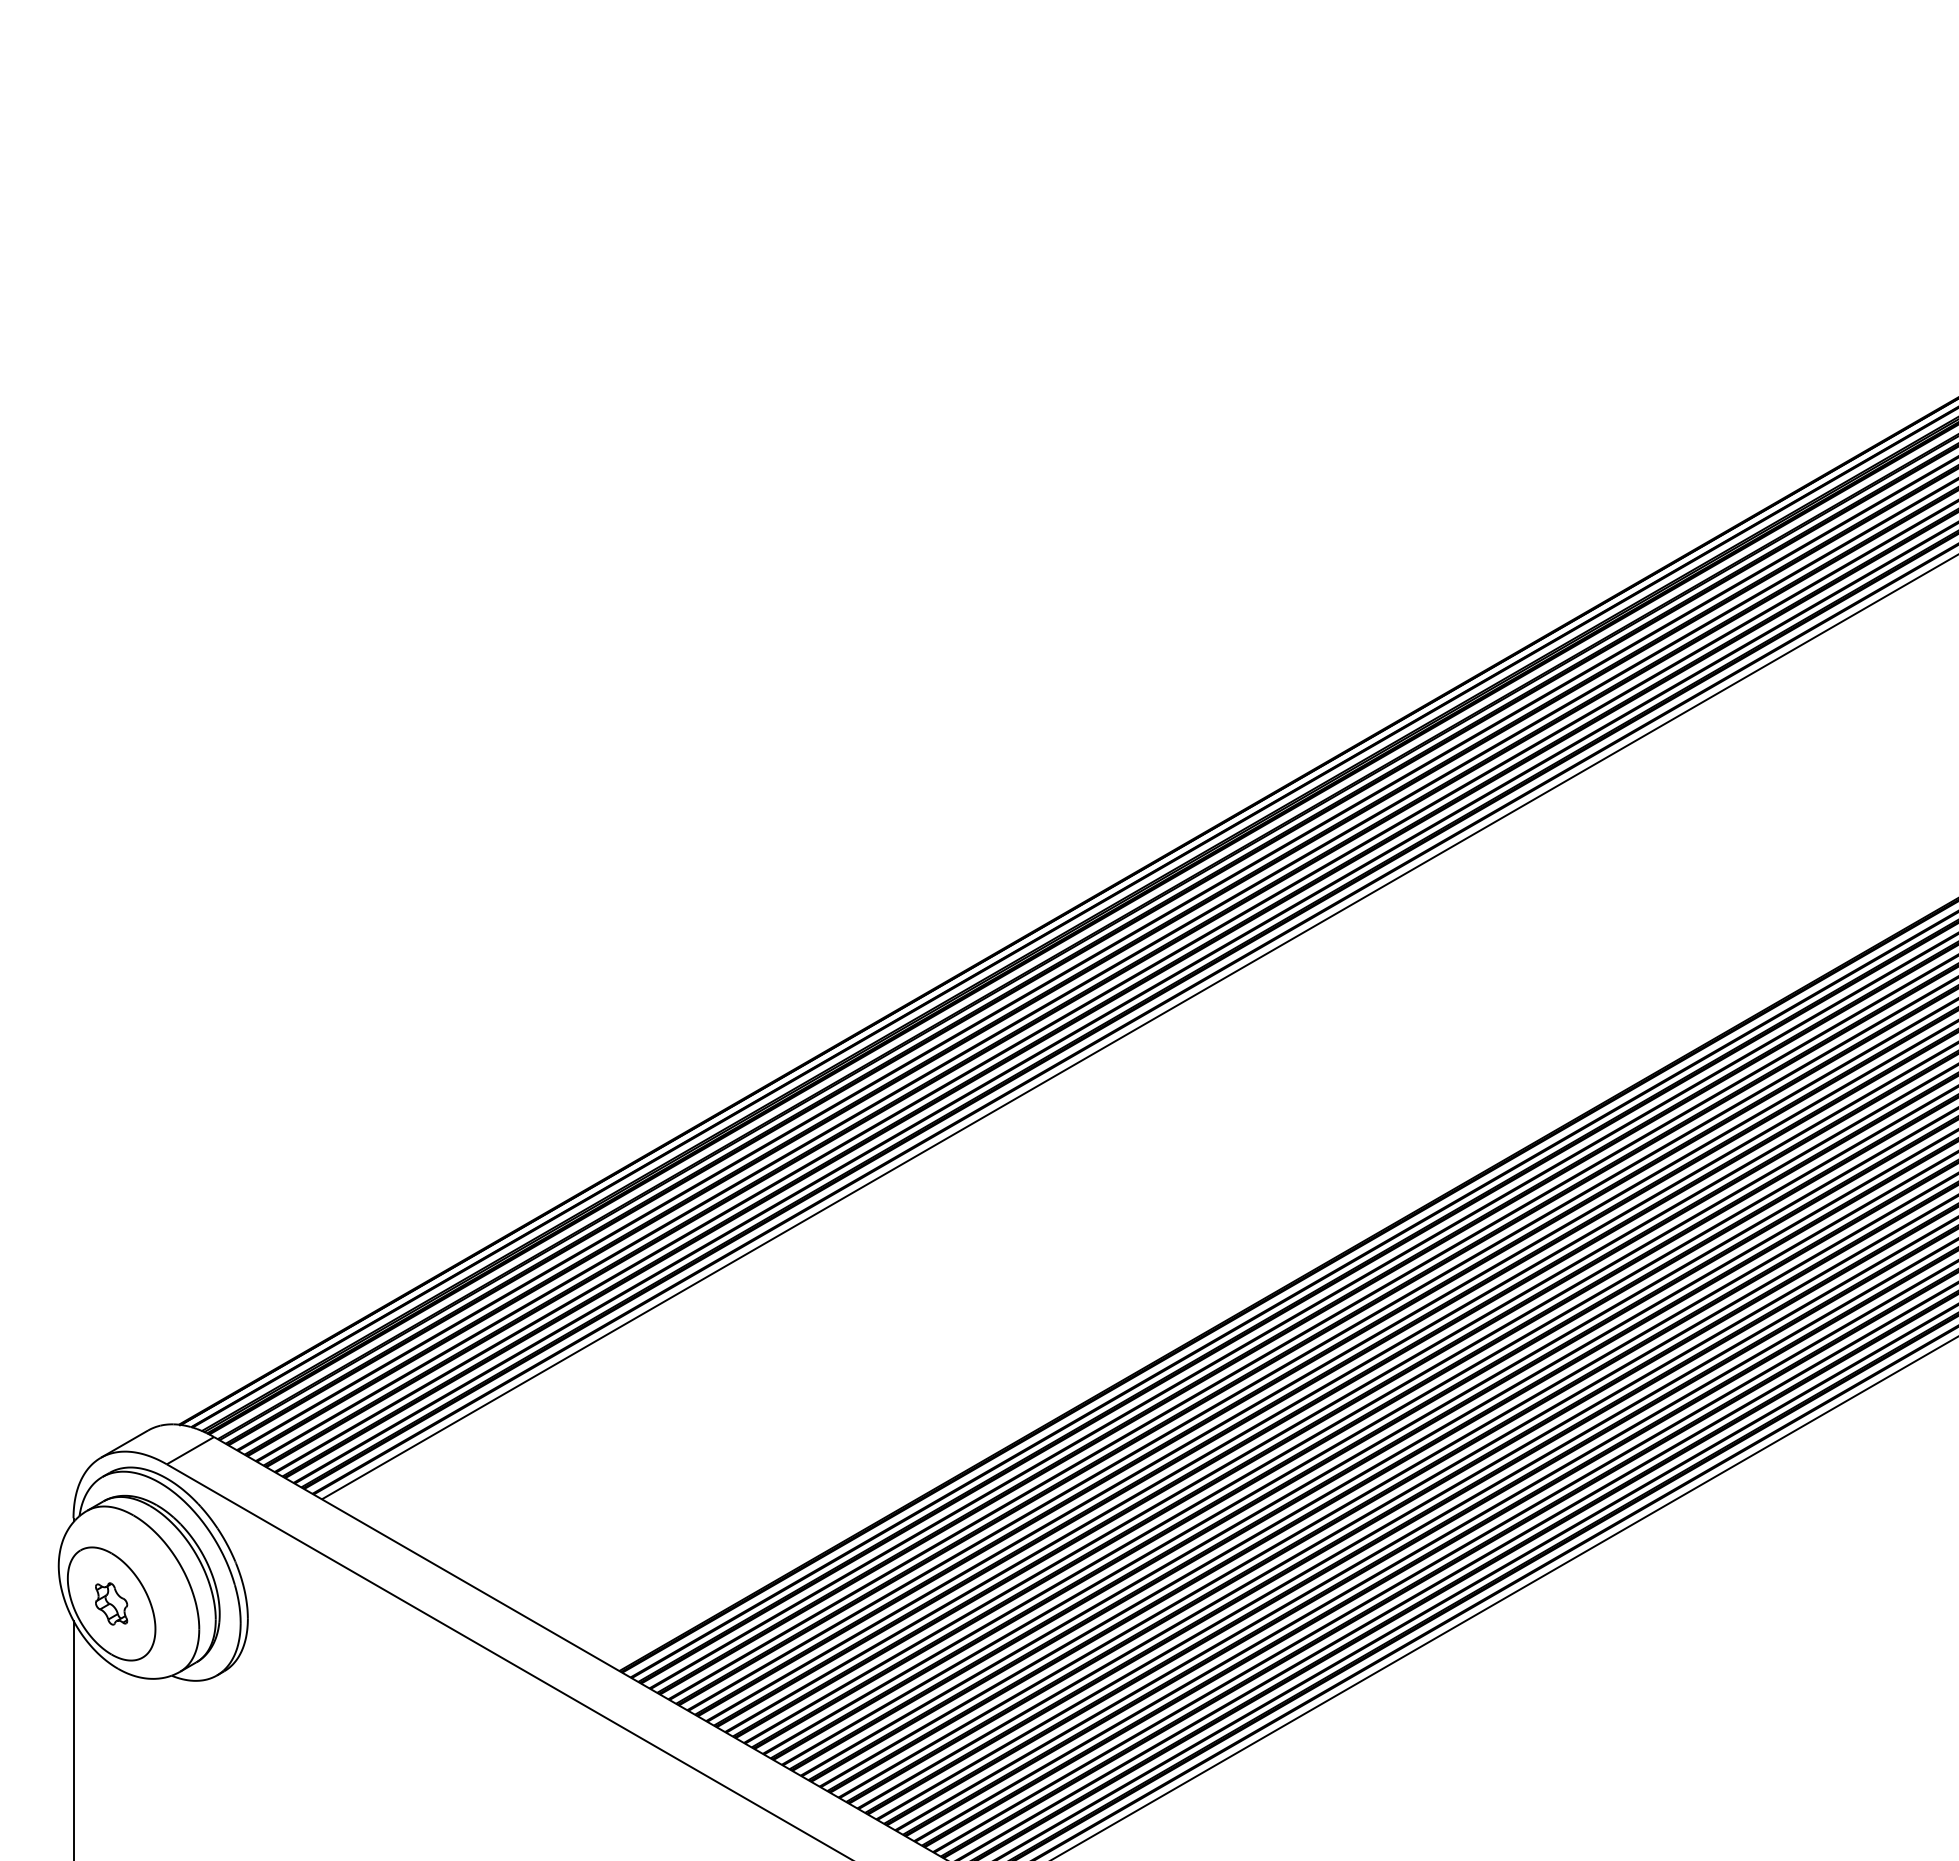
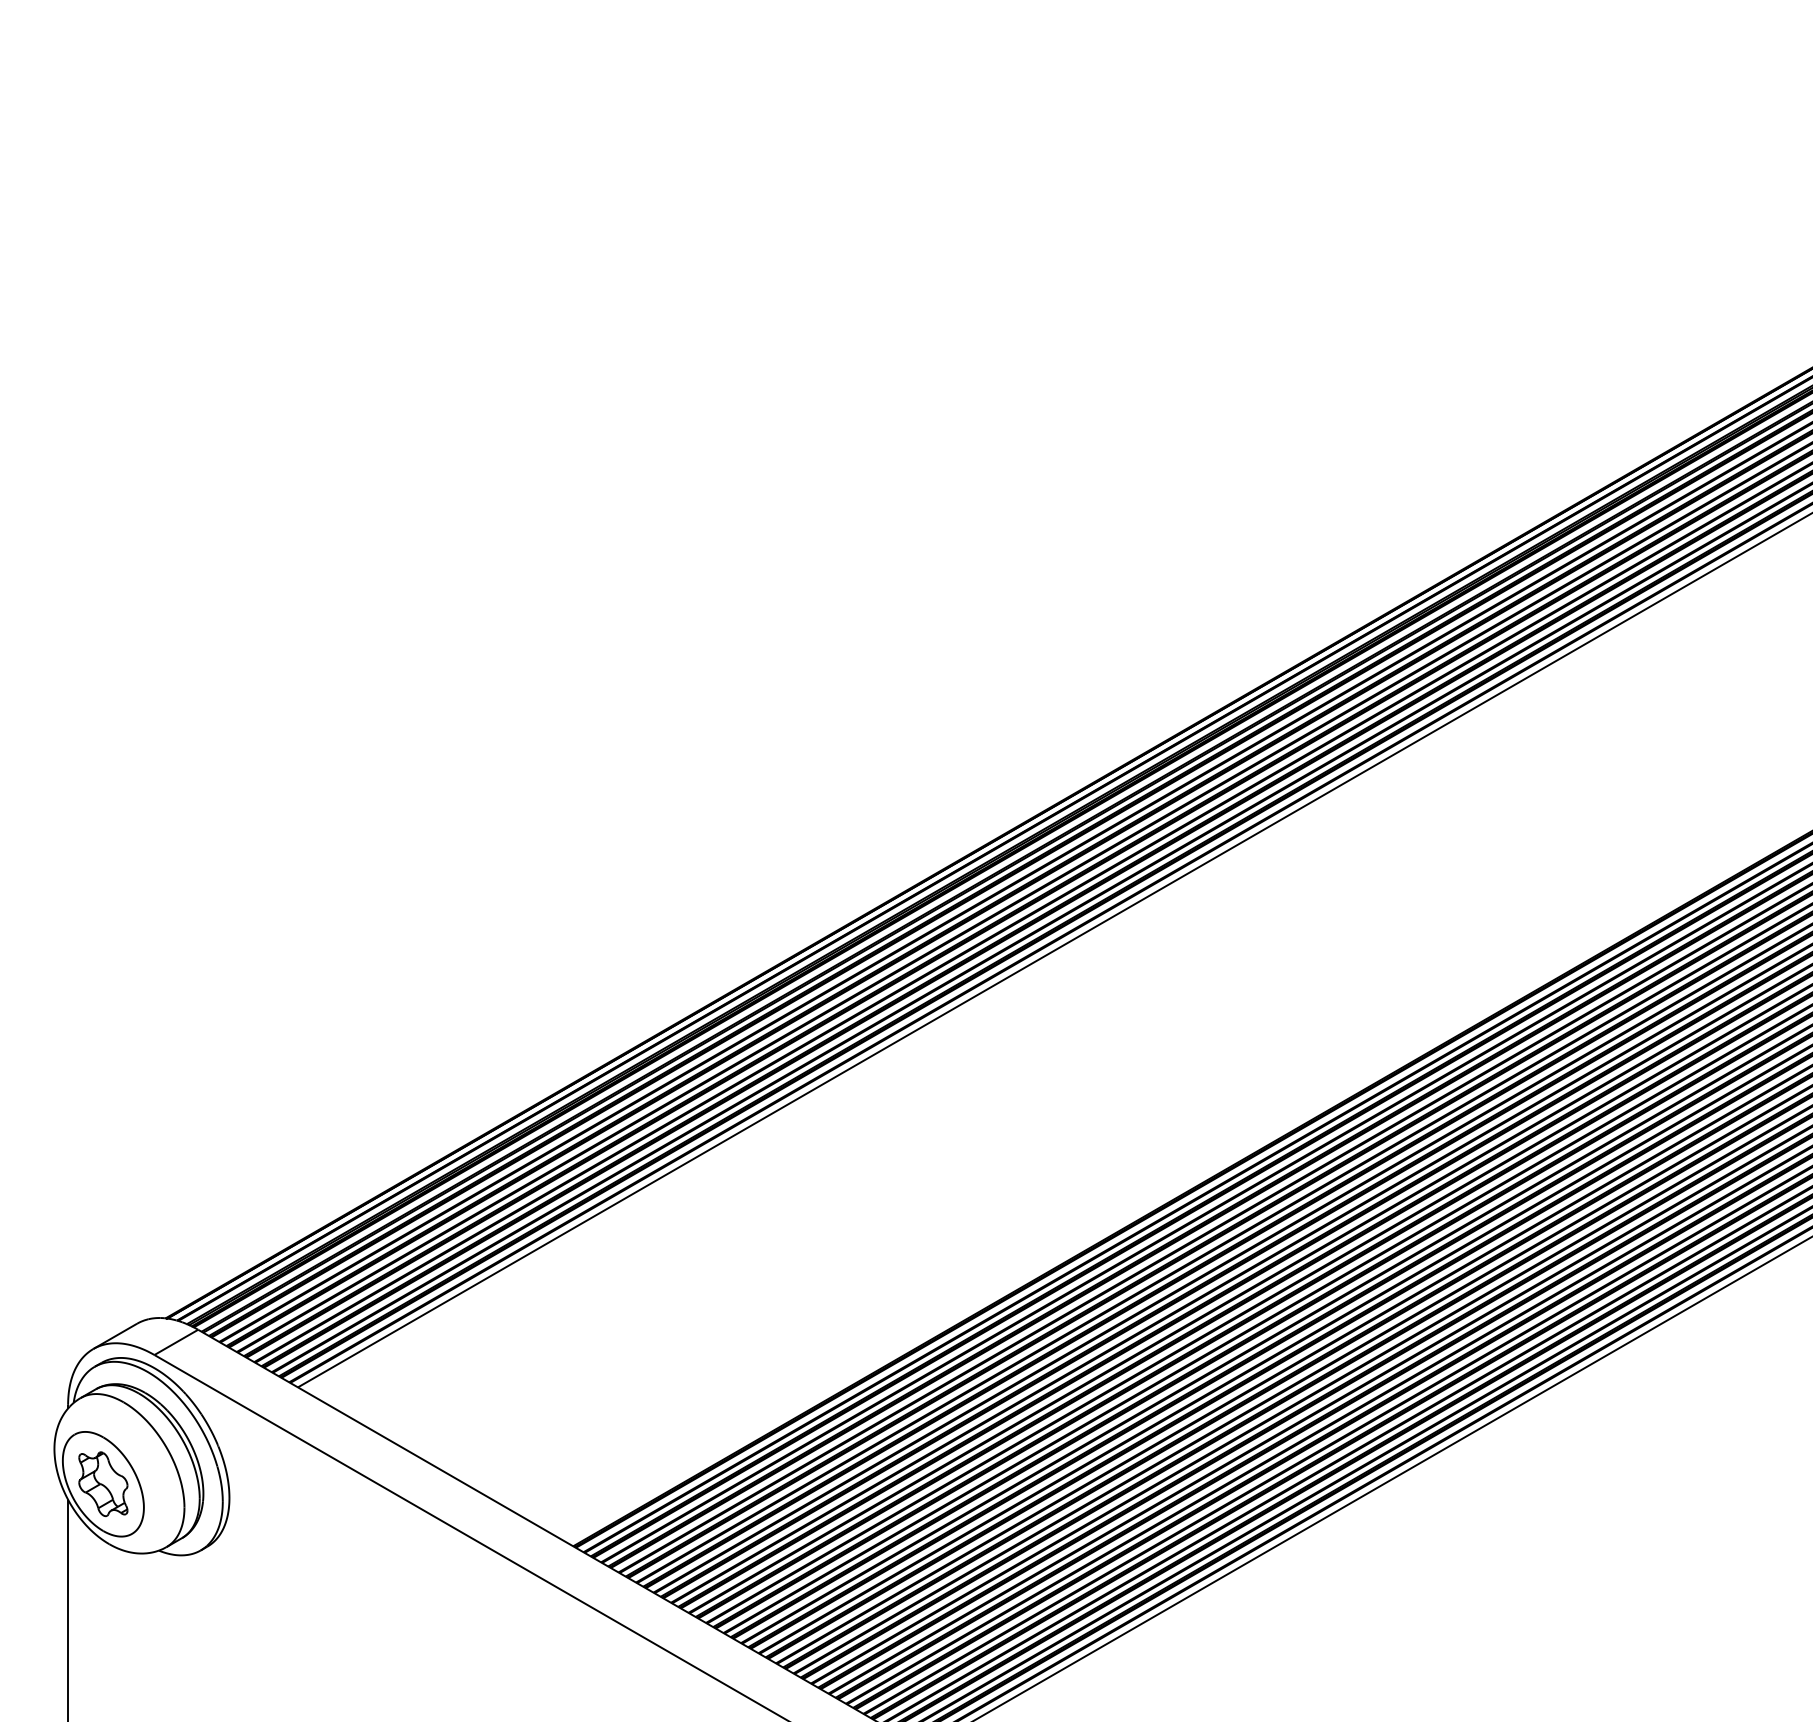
part: (111, 1603) -> (103, 1483), size x1.67

